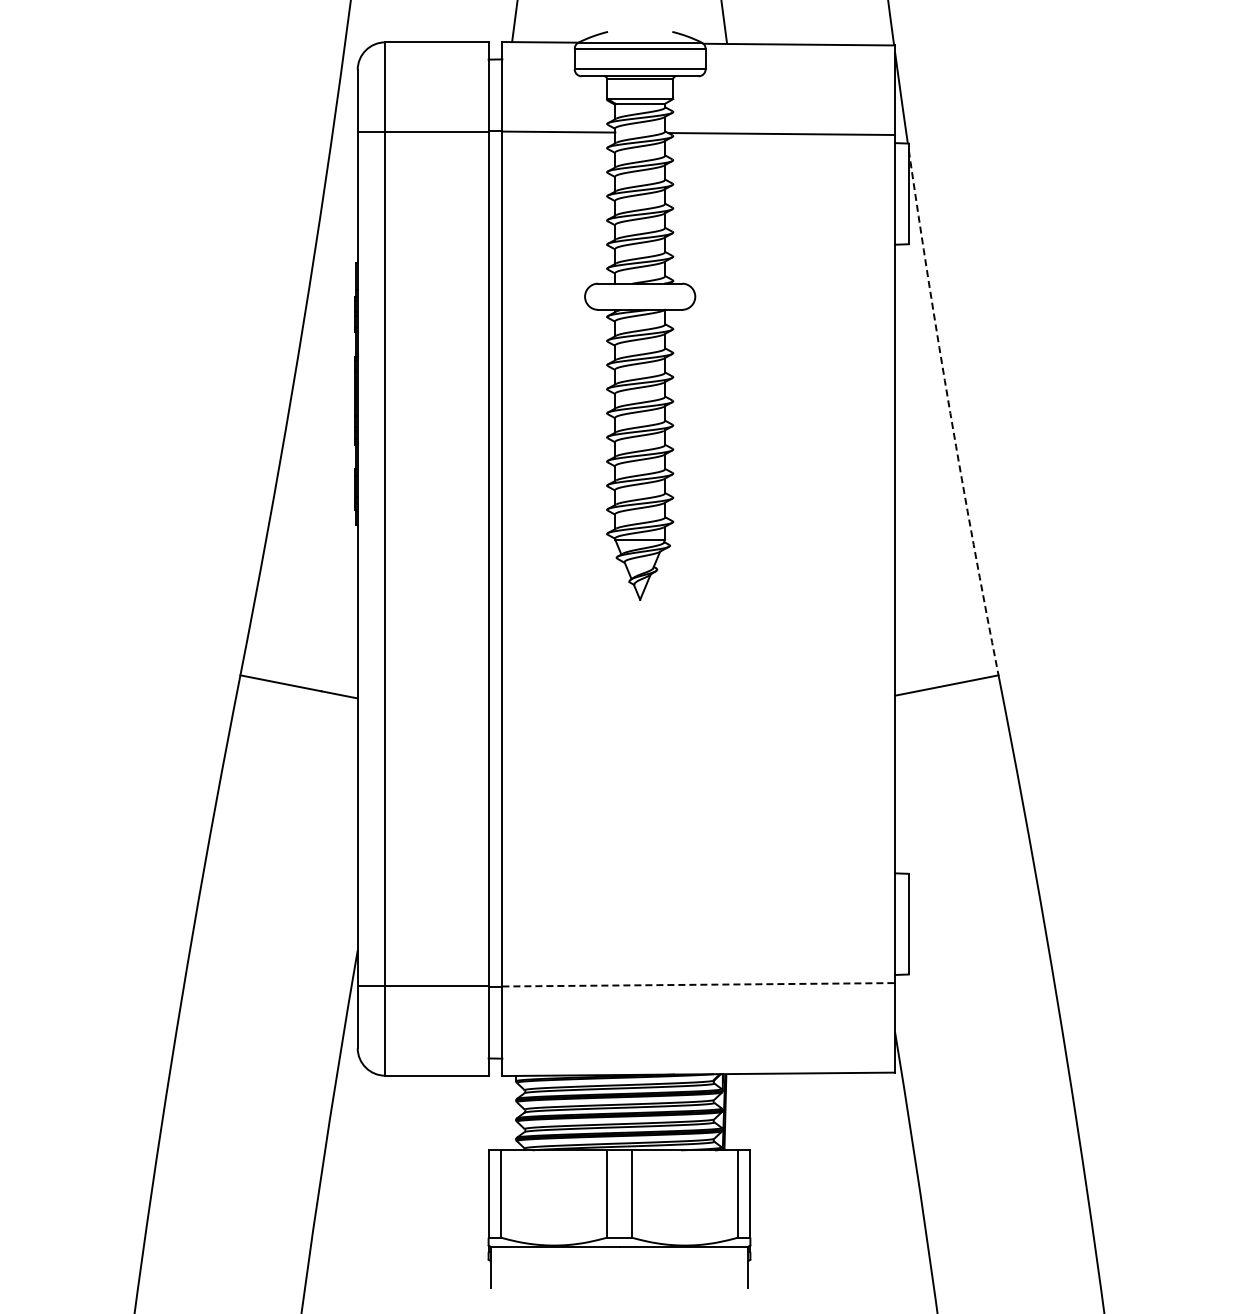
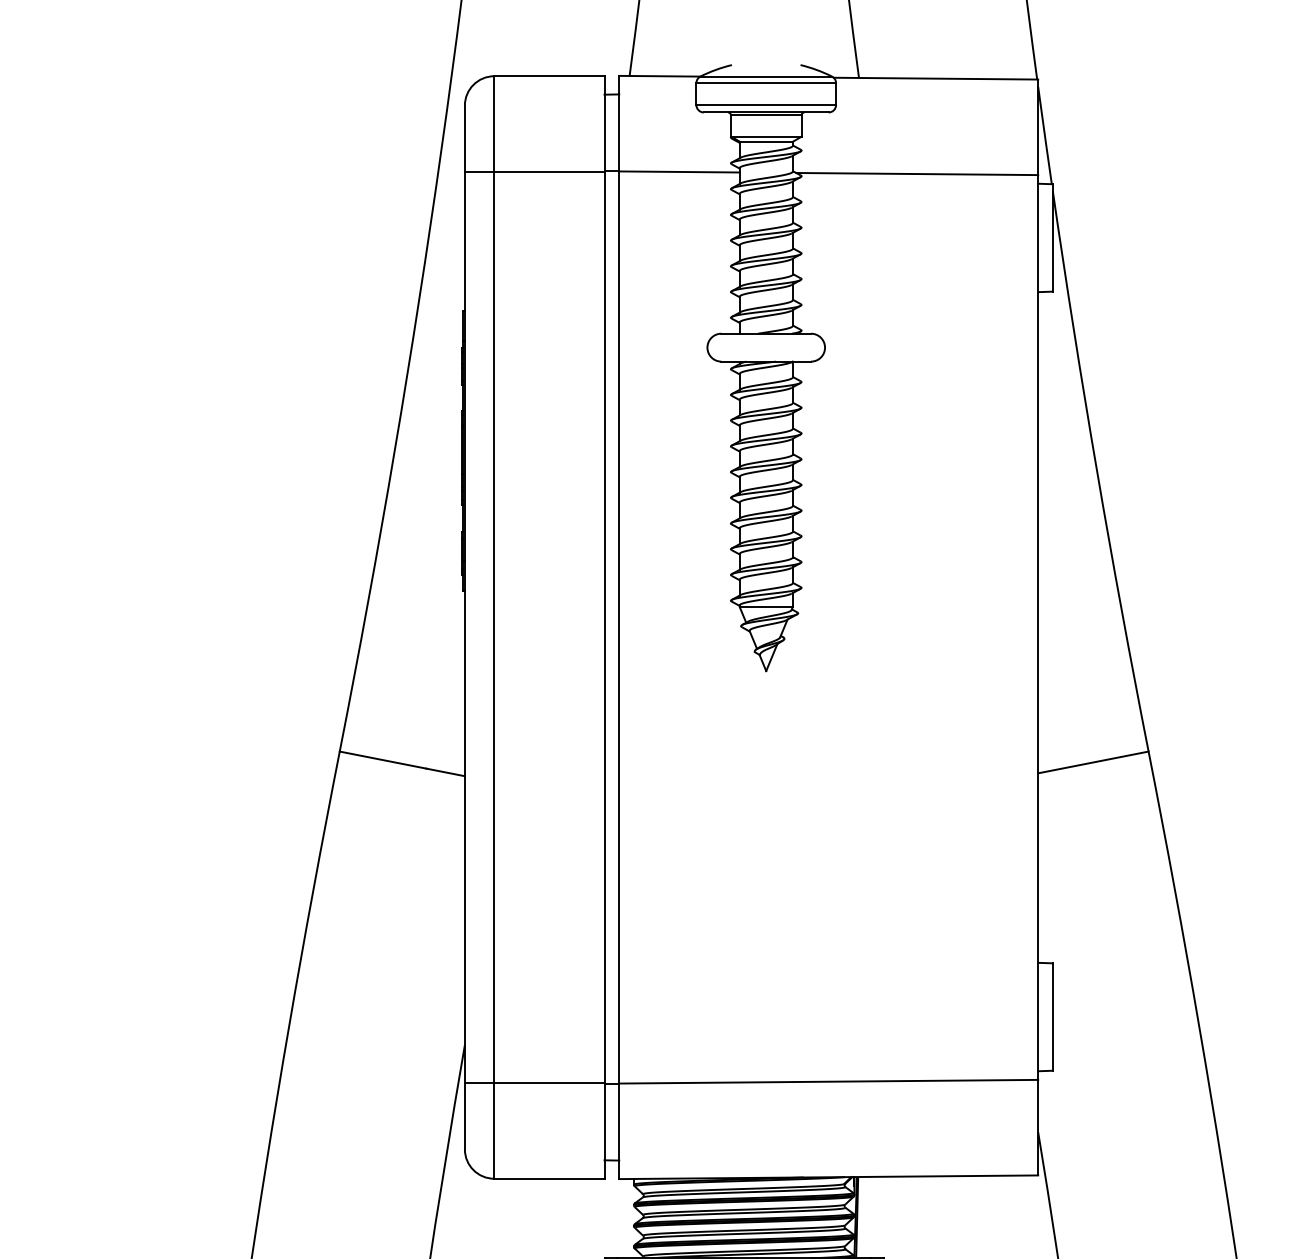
arc: (950, 413) -> (1097, 472), dashed -> solid
line: (699, 984) -> (829, 1081), dashed -> solid

